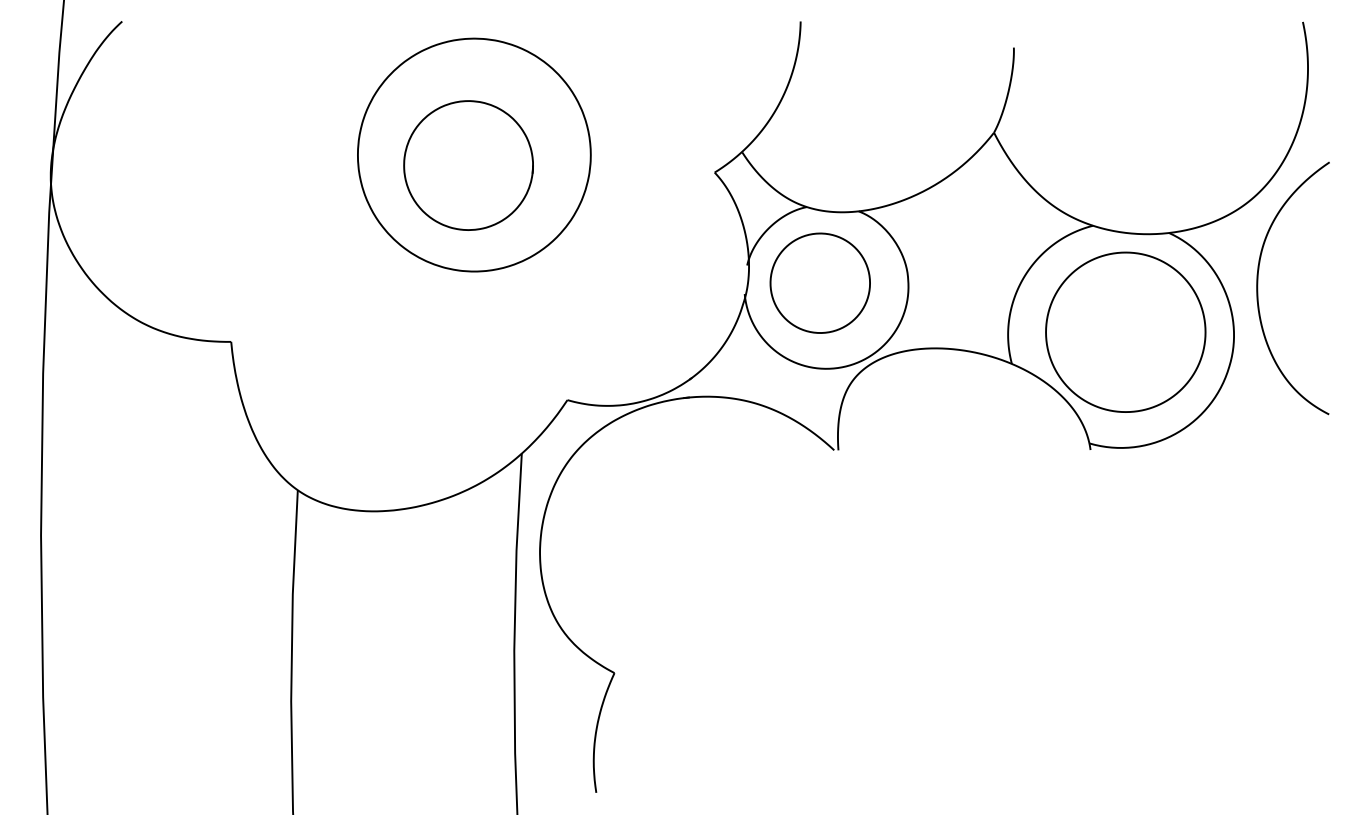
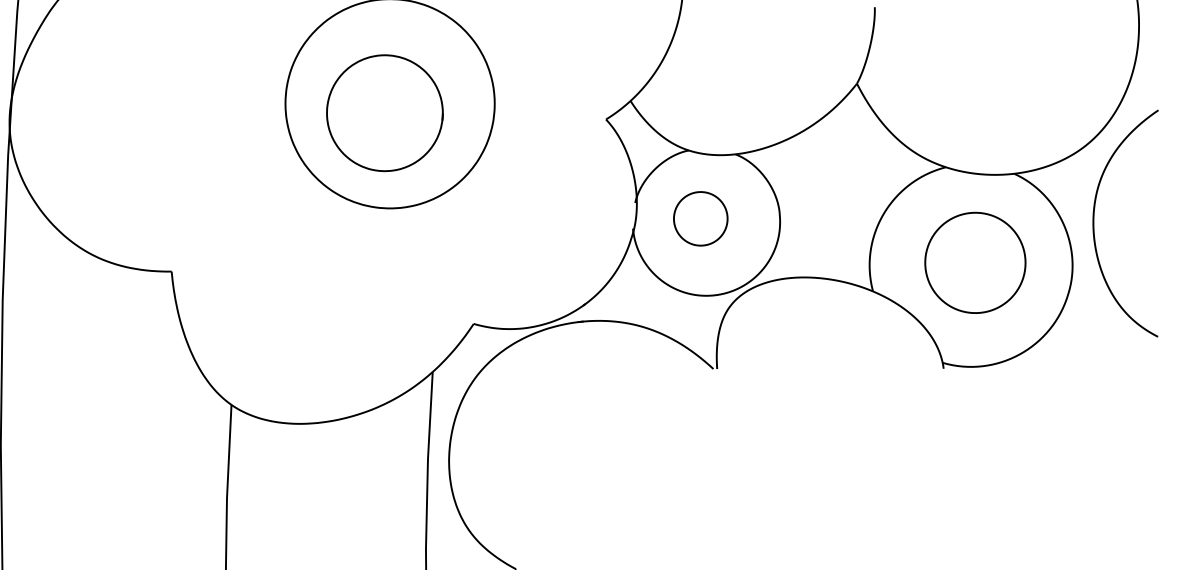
part: (819, 282) -> (700, 218), size x0.6
part: (1125, 331) -> (975, 262), size x0.7

